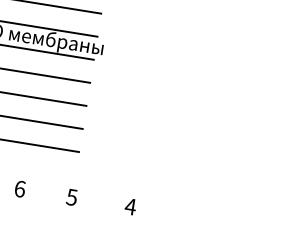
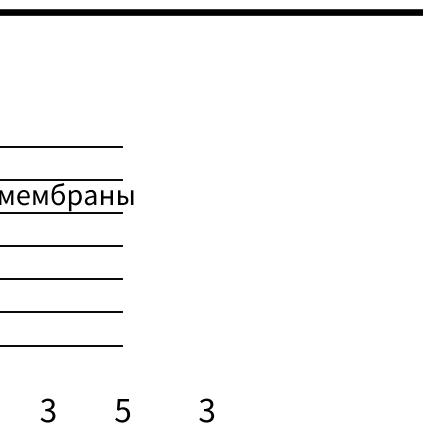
text: (19, 188) -> (47, 410), 6 -> 3
text: (130, 206) -> (206, 410), 4 -> 3

